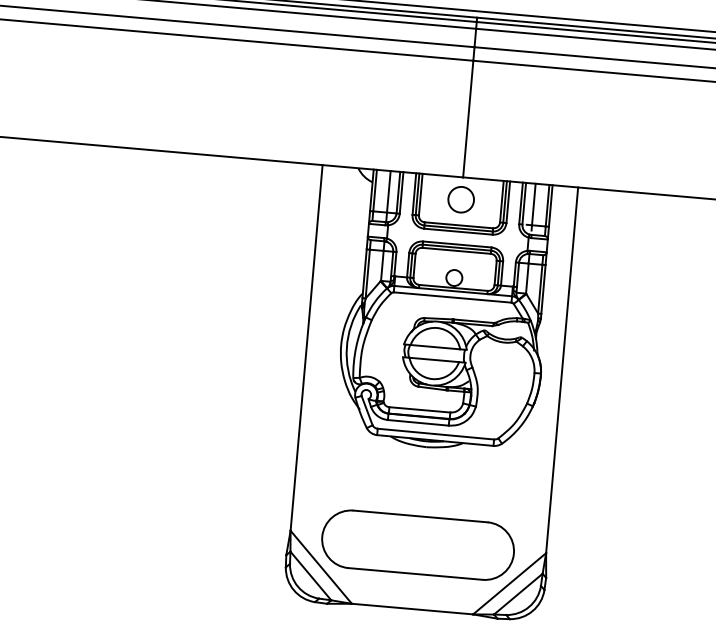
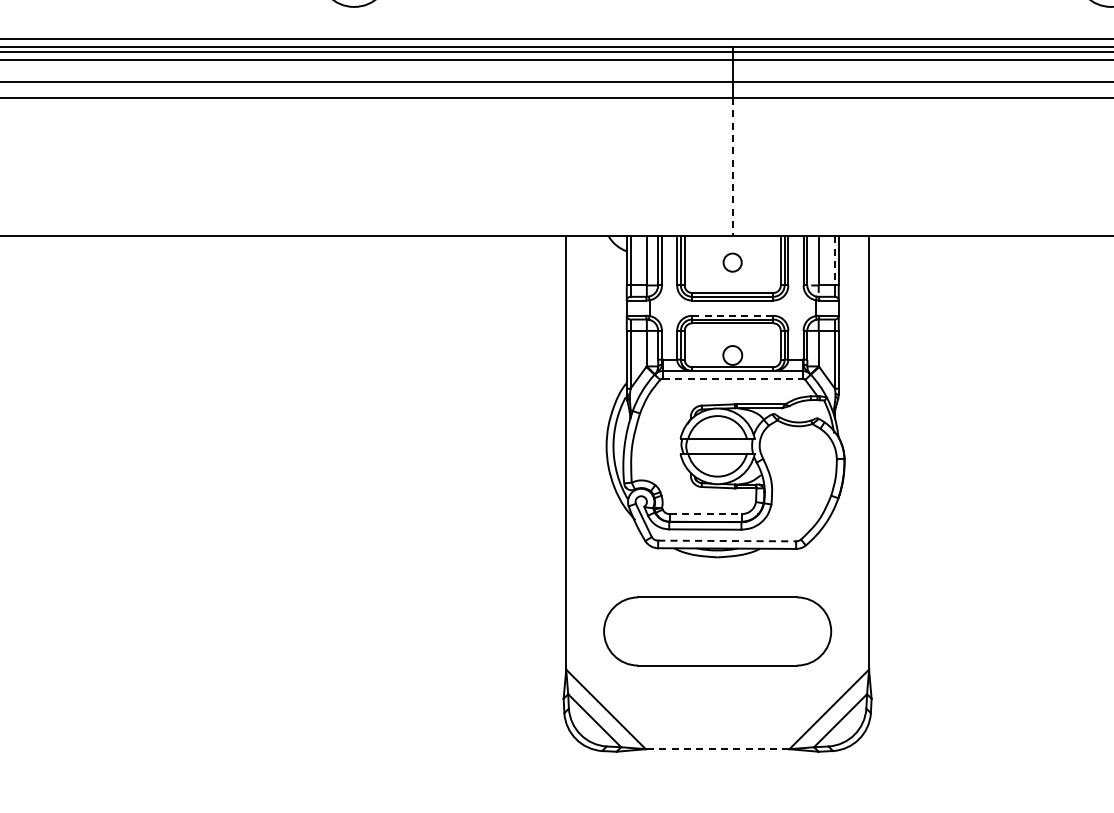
line: (467, 119) -> (732, 167), solid -> dashed
circle: (460, 199) -> (732, 262), size x0.6
line: (547, 205) -> (834, 260), solid -> dashed
line: (457, 244) -> (733, 315), solid -> dashed
line: (452, 297) -> (732, 378), solid -> dashed
line: (420, 410) -> (706, 514), solid -> dashed
line: (436, 434) -> (727, 541), solid -> dashed
part: (417, 545) -> (717, 631), moved
line: (412, 609) -> (717, 749), solid -> dashed

